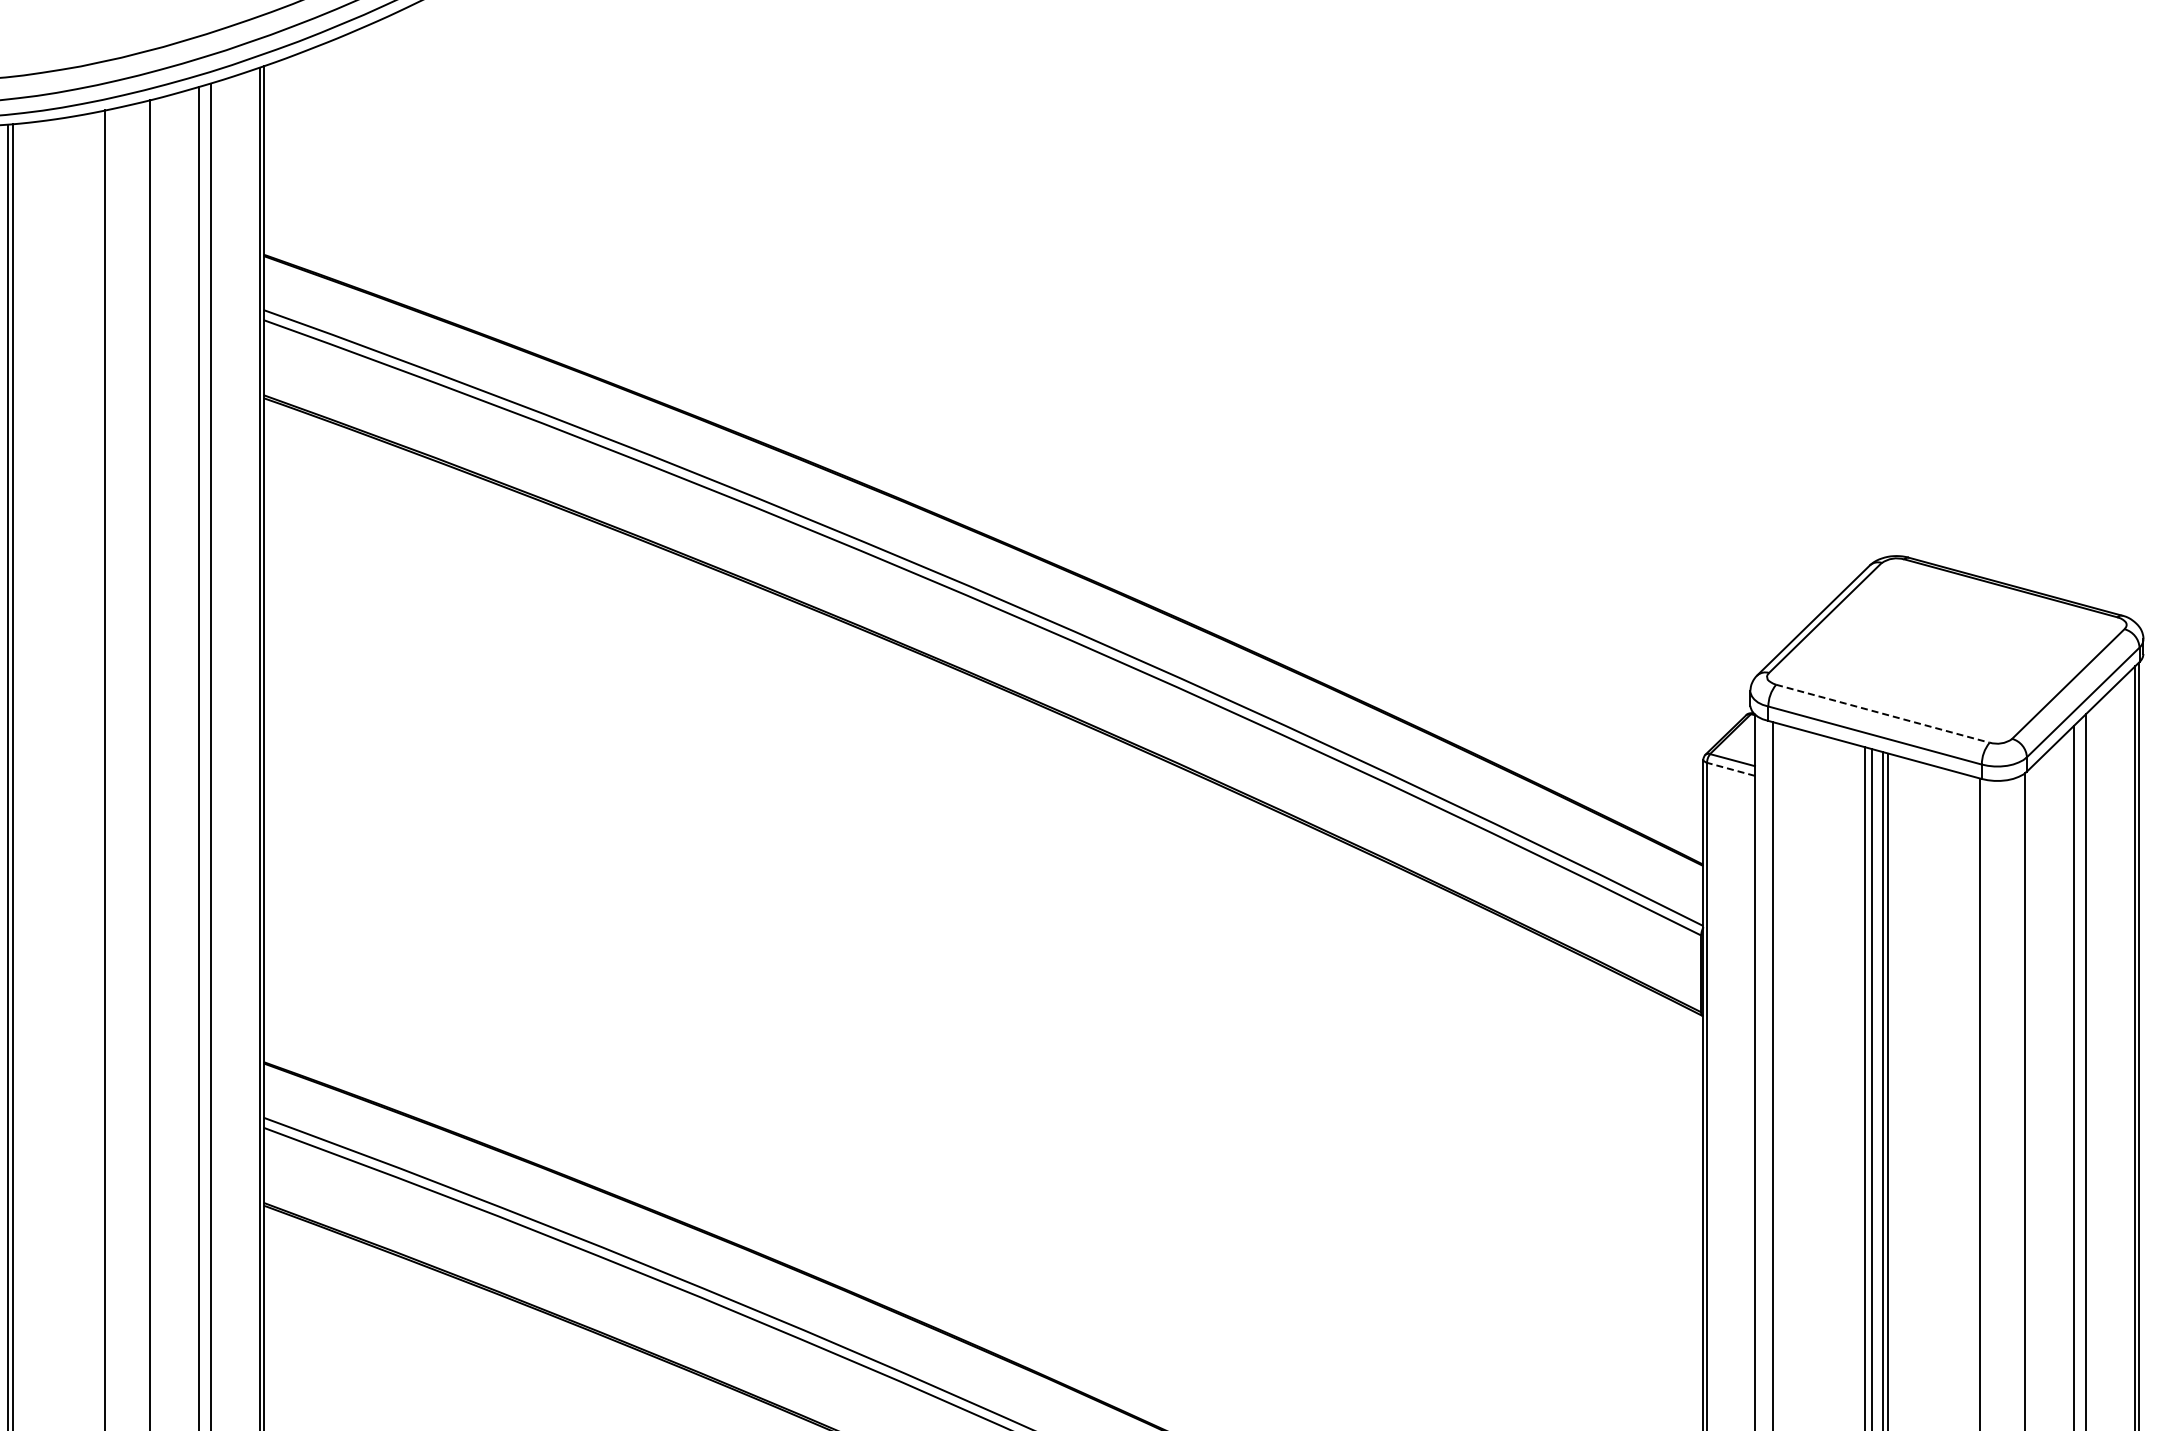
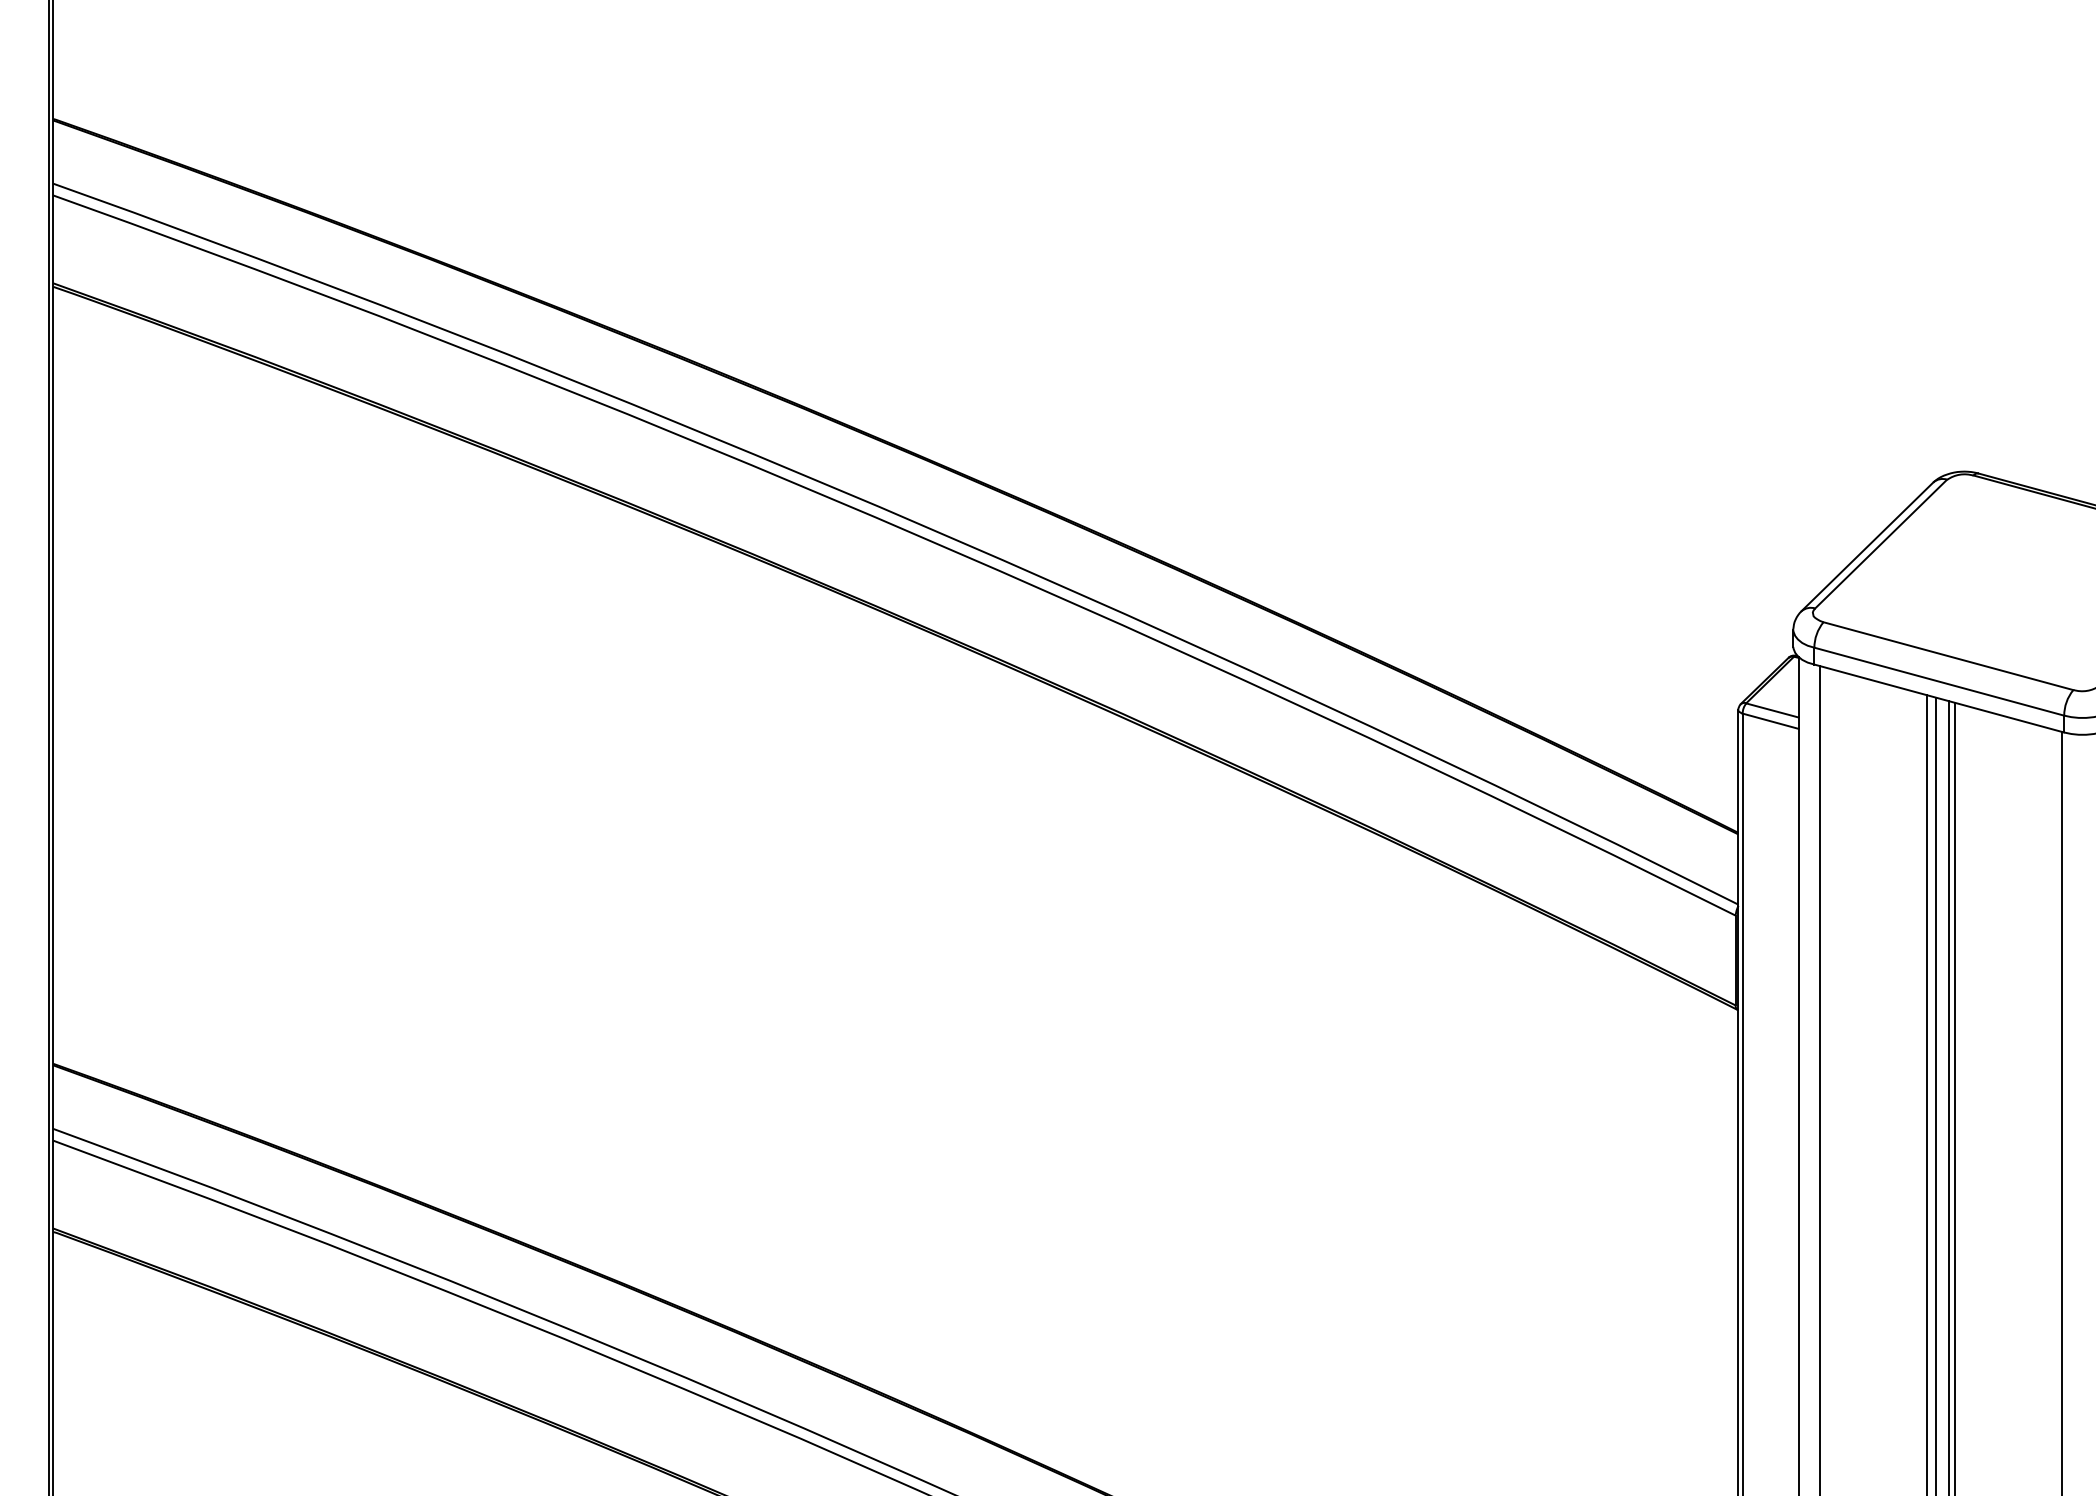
line: (1882, 713) -> (1947, 655), dashed -> solid
line: (1731, 769) -> (1771, 721), dashed -> solid

